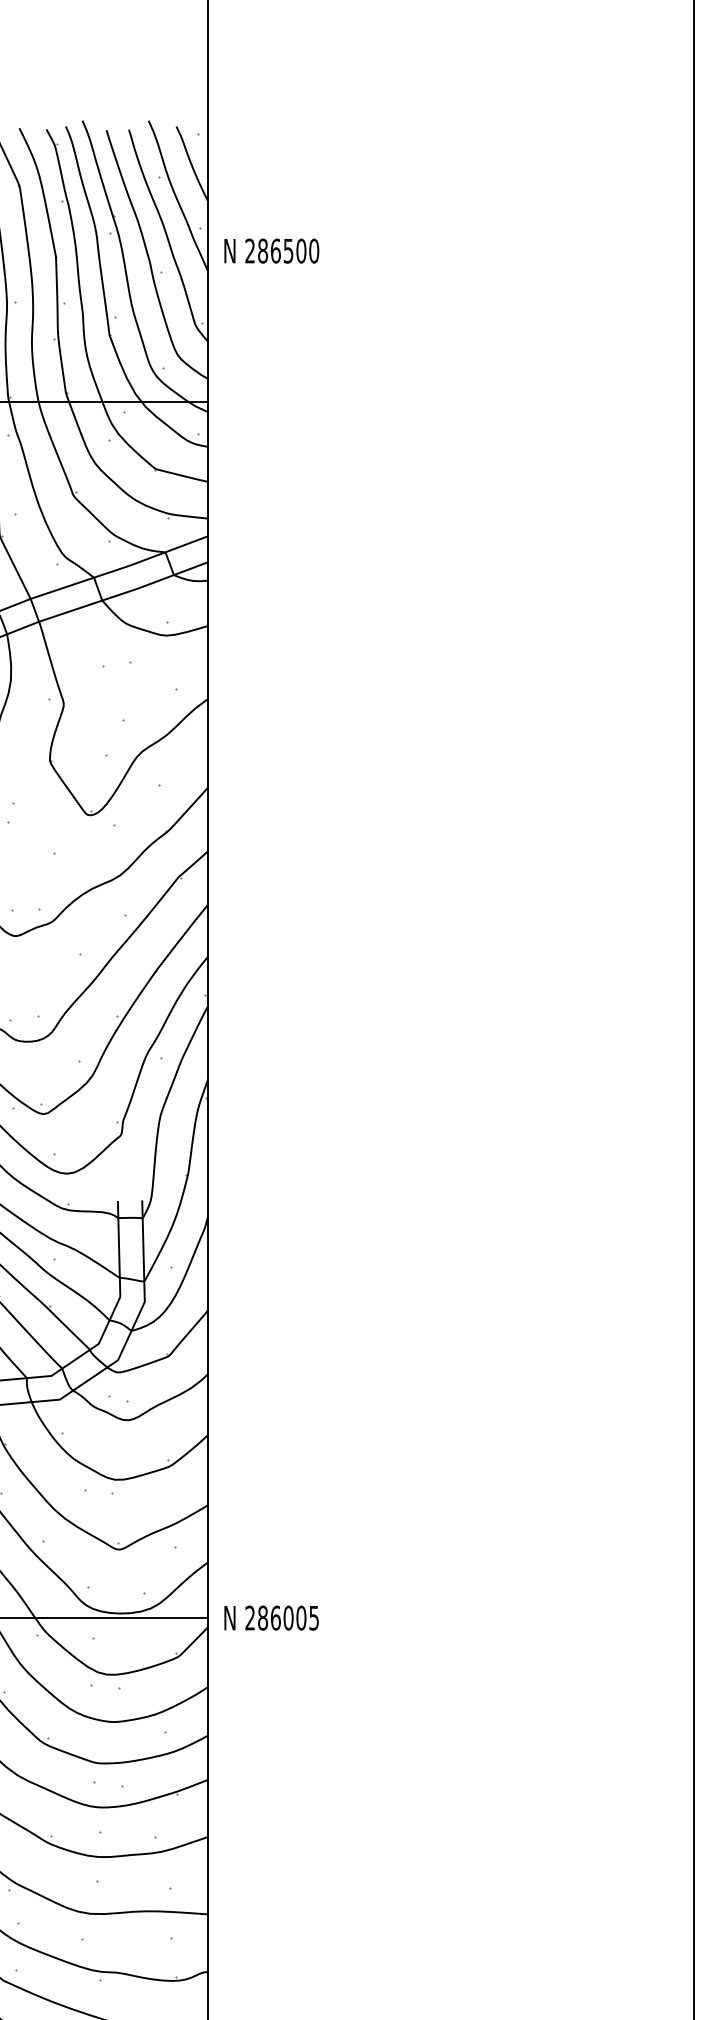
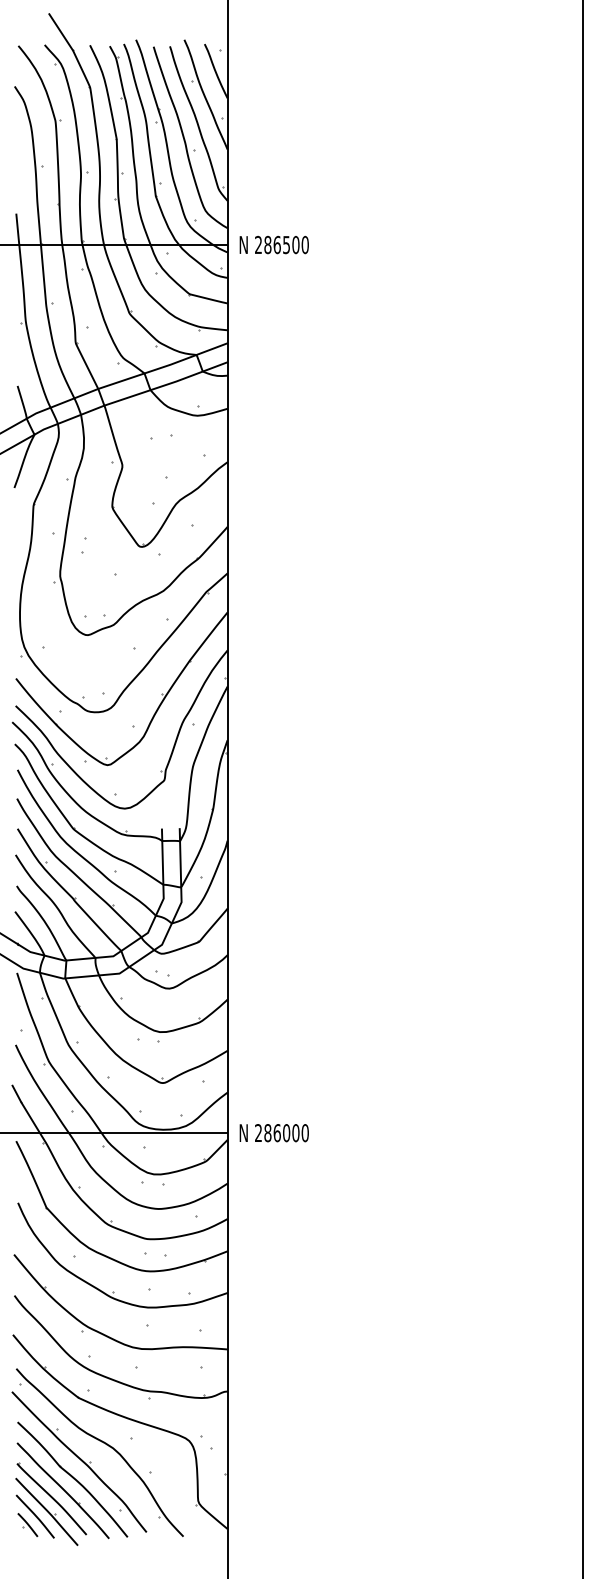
text: (270, 250) -> (273, 244), moved
text: (313, 1618) -> (304, 1133), 286005 -> 286000

